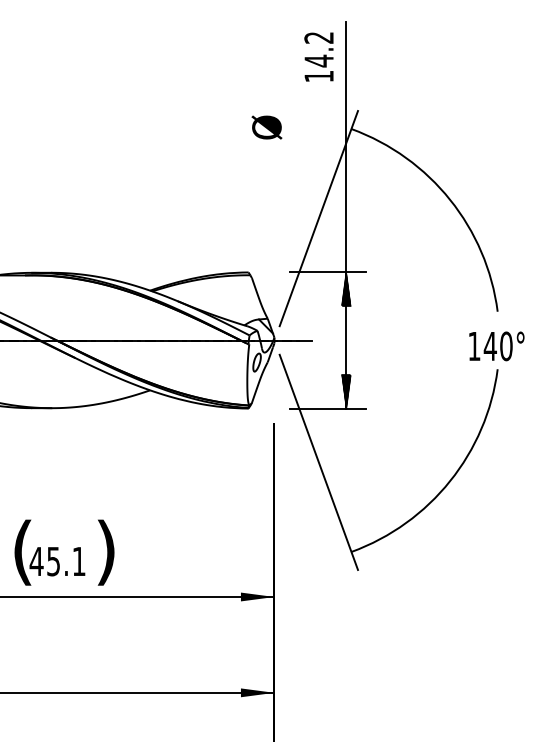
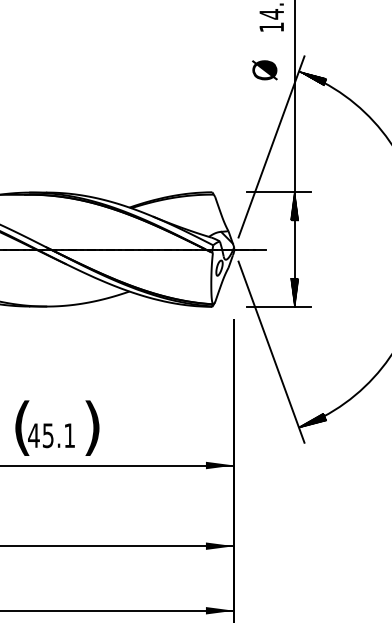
text: (266, 127) -> (264, 70), moved
hatch: (367, 137) -> (312, 78), added
hatch: (367, 543) -> (312, 420), added

